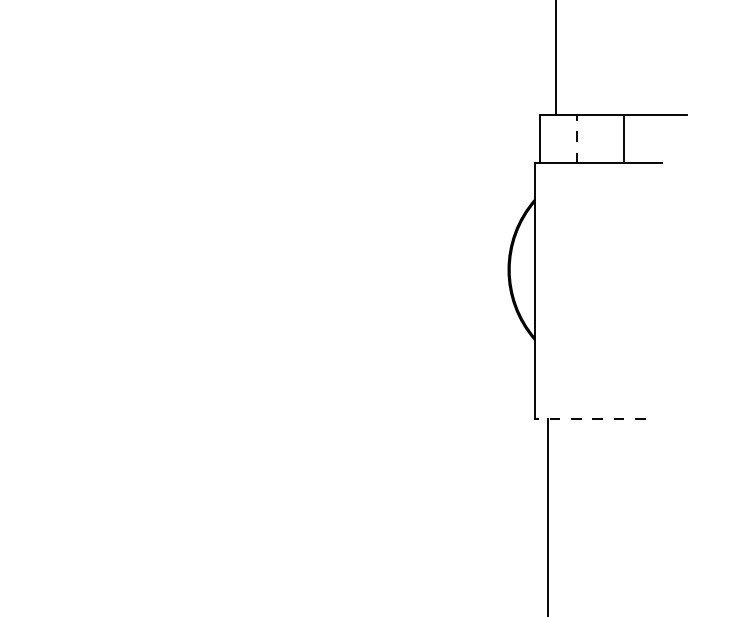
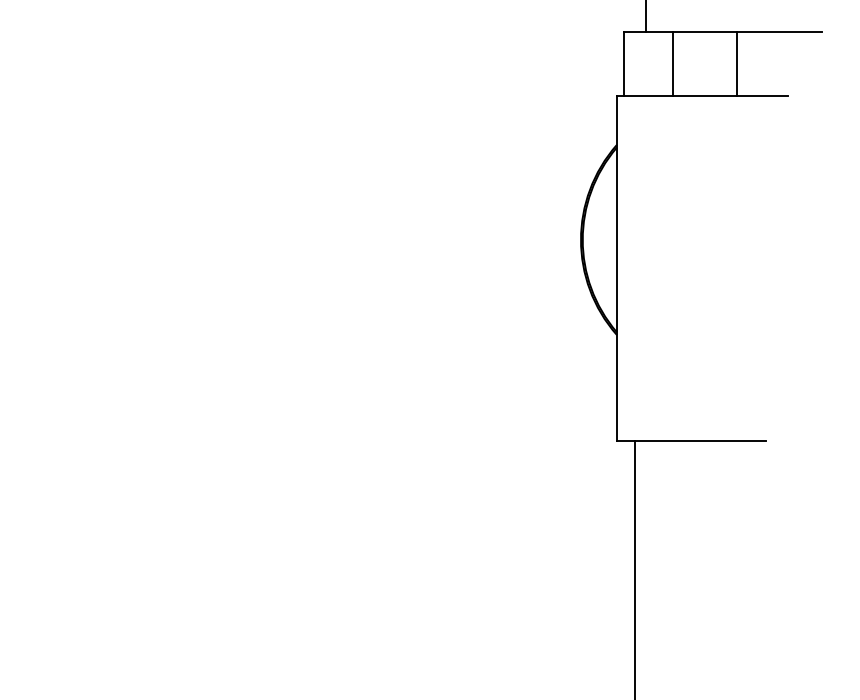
line: (576, 139) -> (672, 64), dashed -> solid
line: (589, 419) -> (690, 441), dashed -> solid

